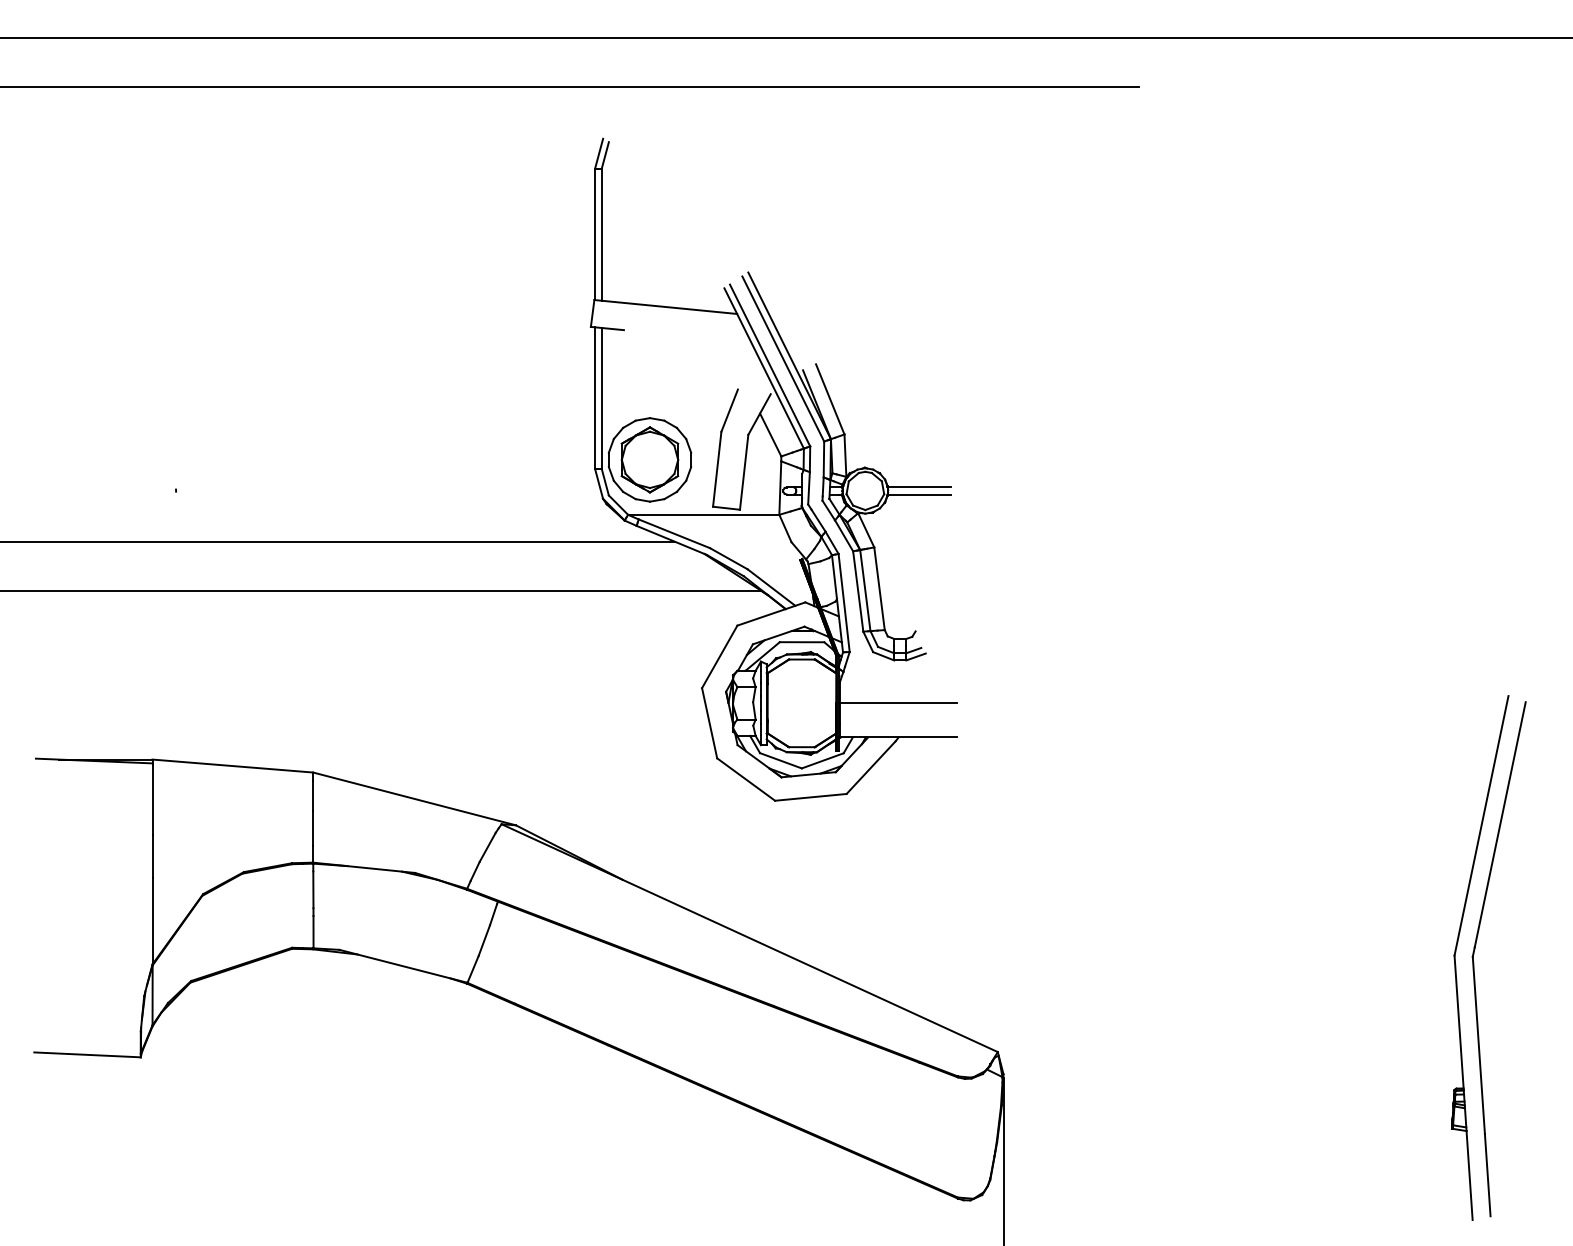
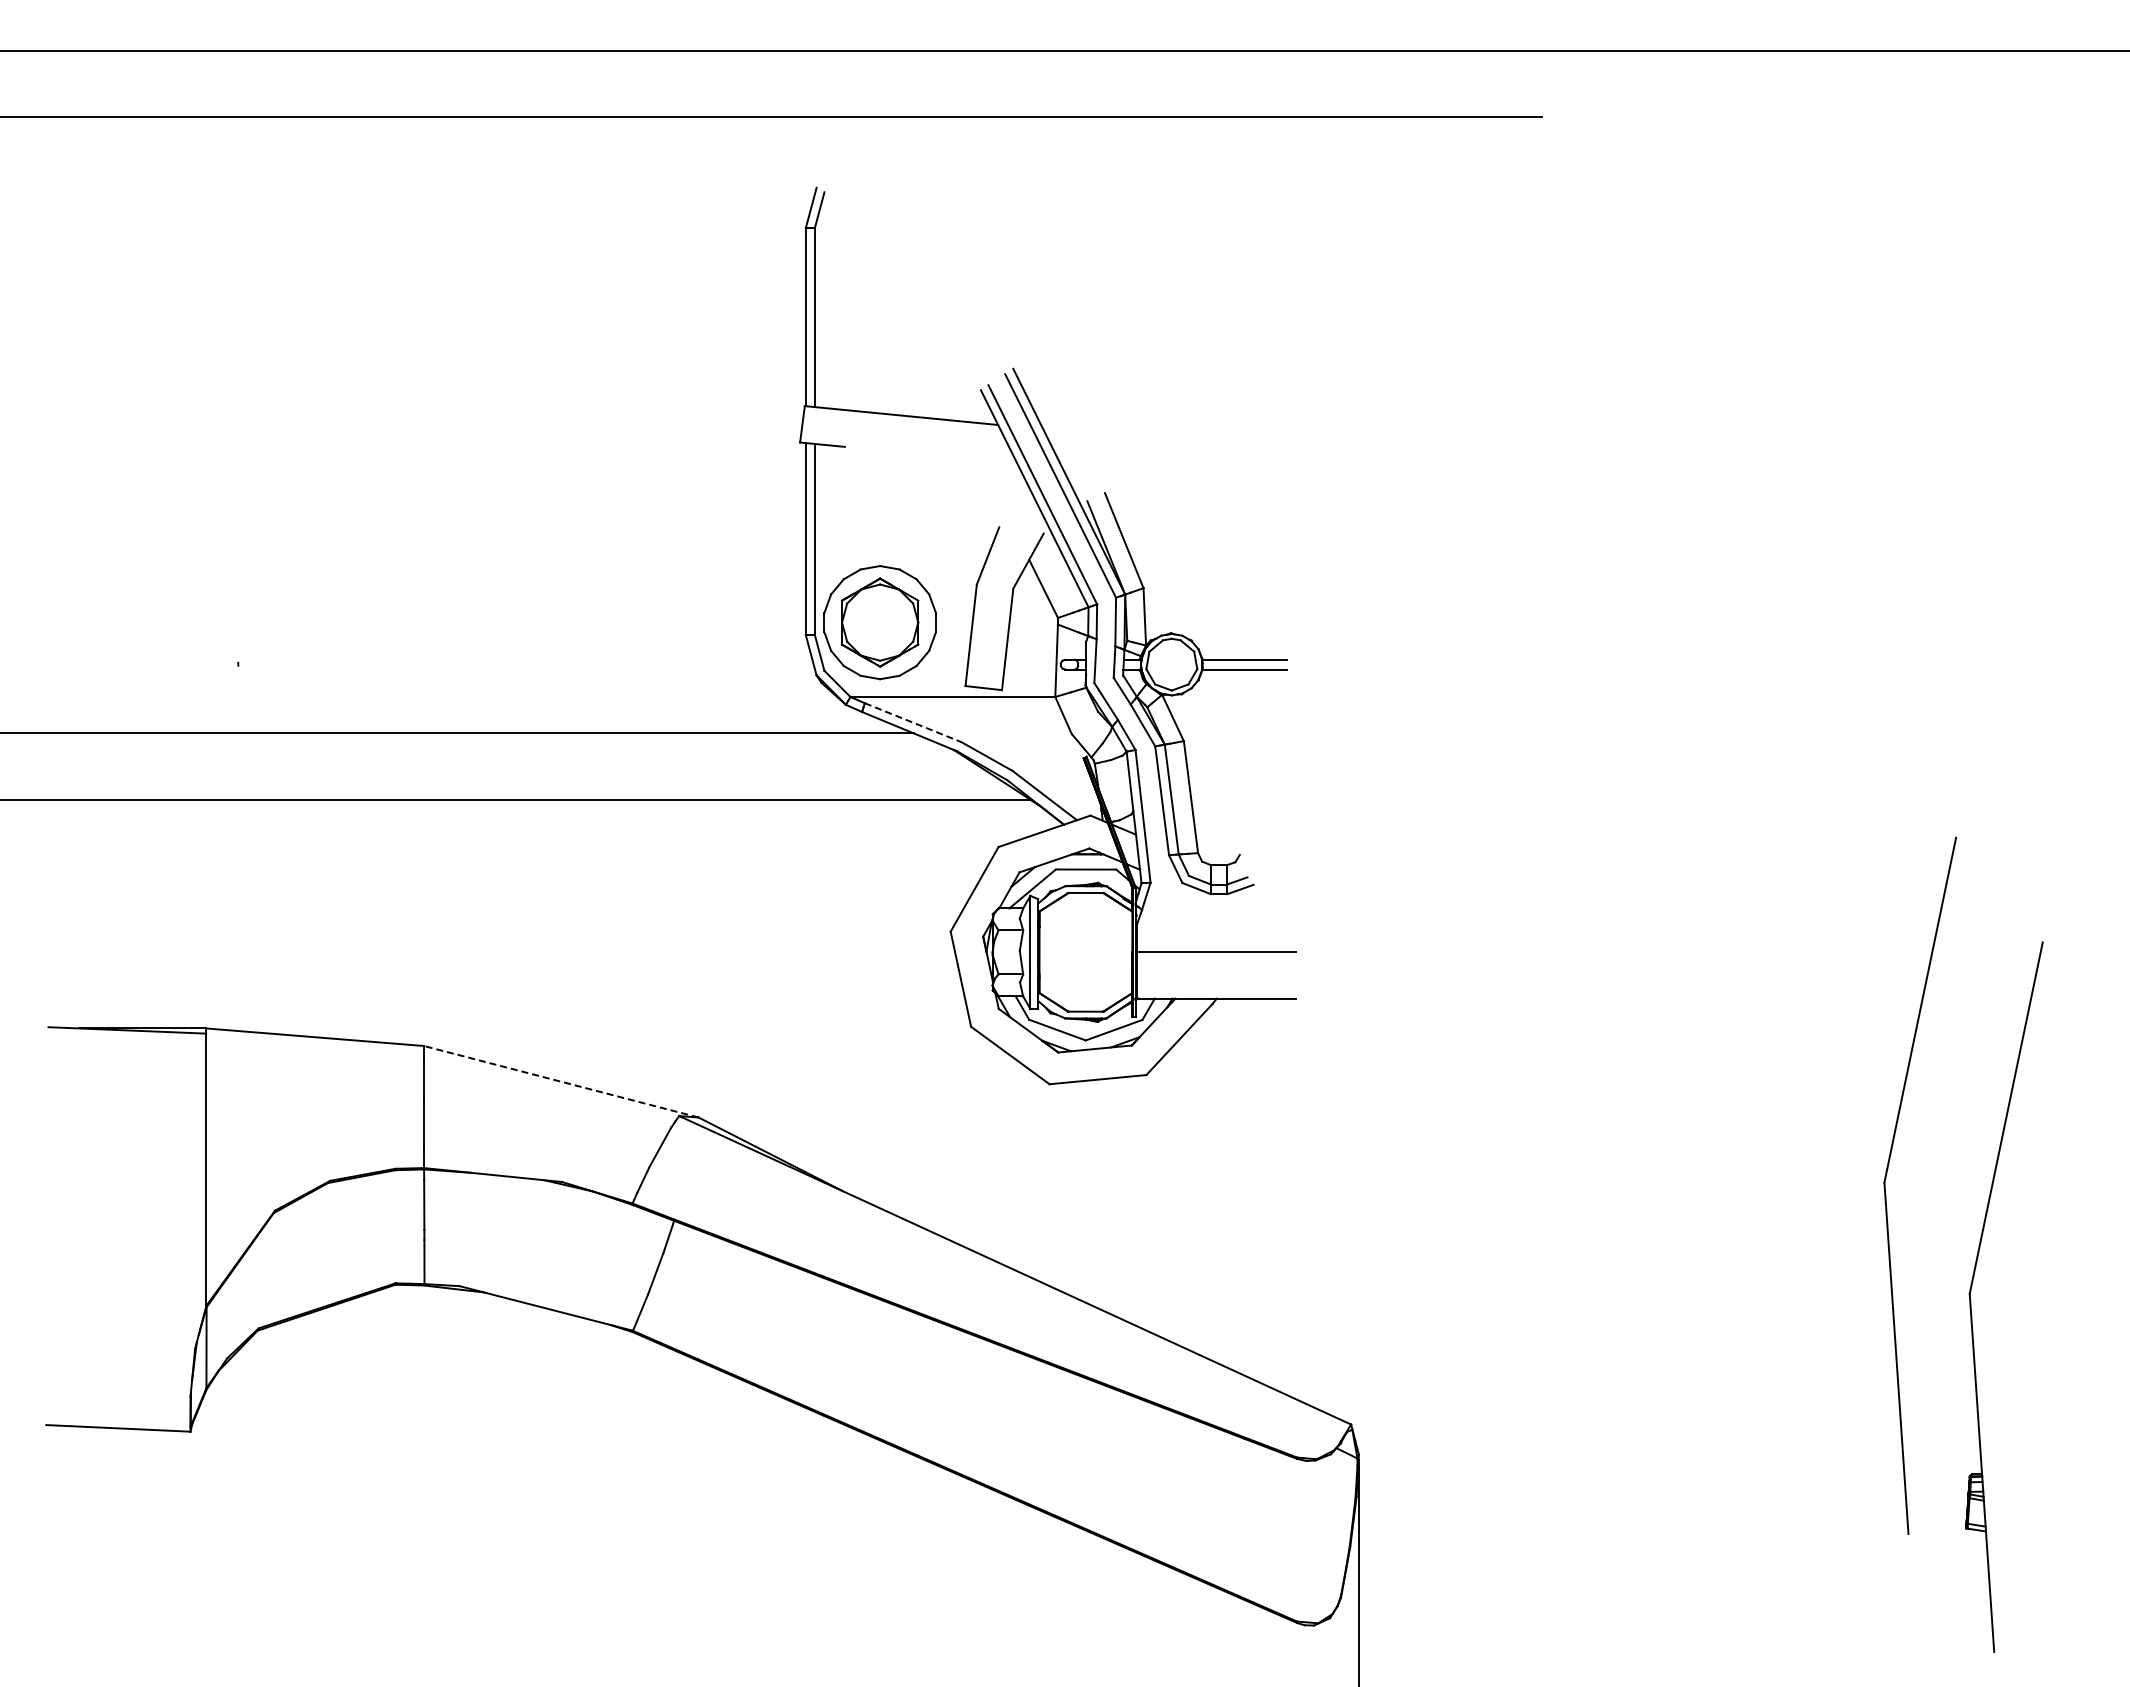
line: (674, 533) -> (913, 722), solid -> dashed
line: (414, 798) -> (561, 1081), solid -> dashed
part: (1474, 953) -> (1886, 1178), moved

